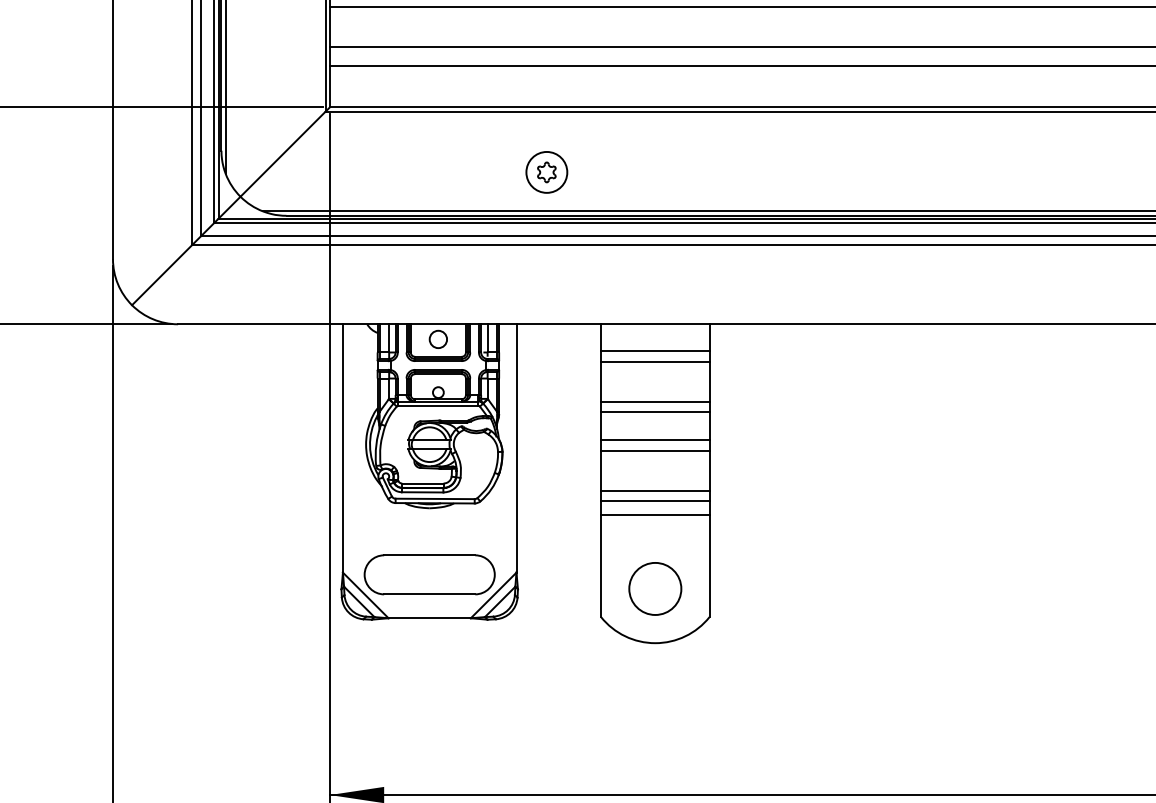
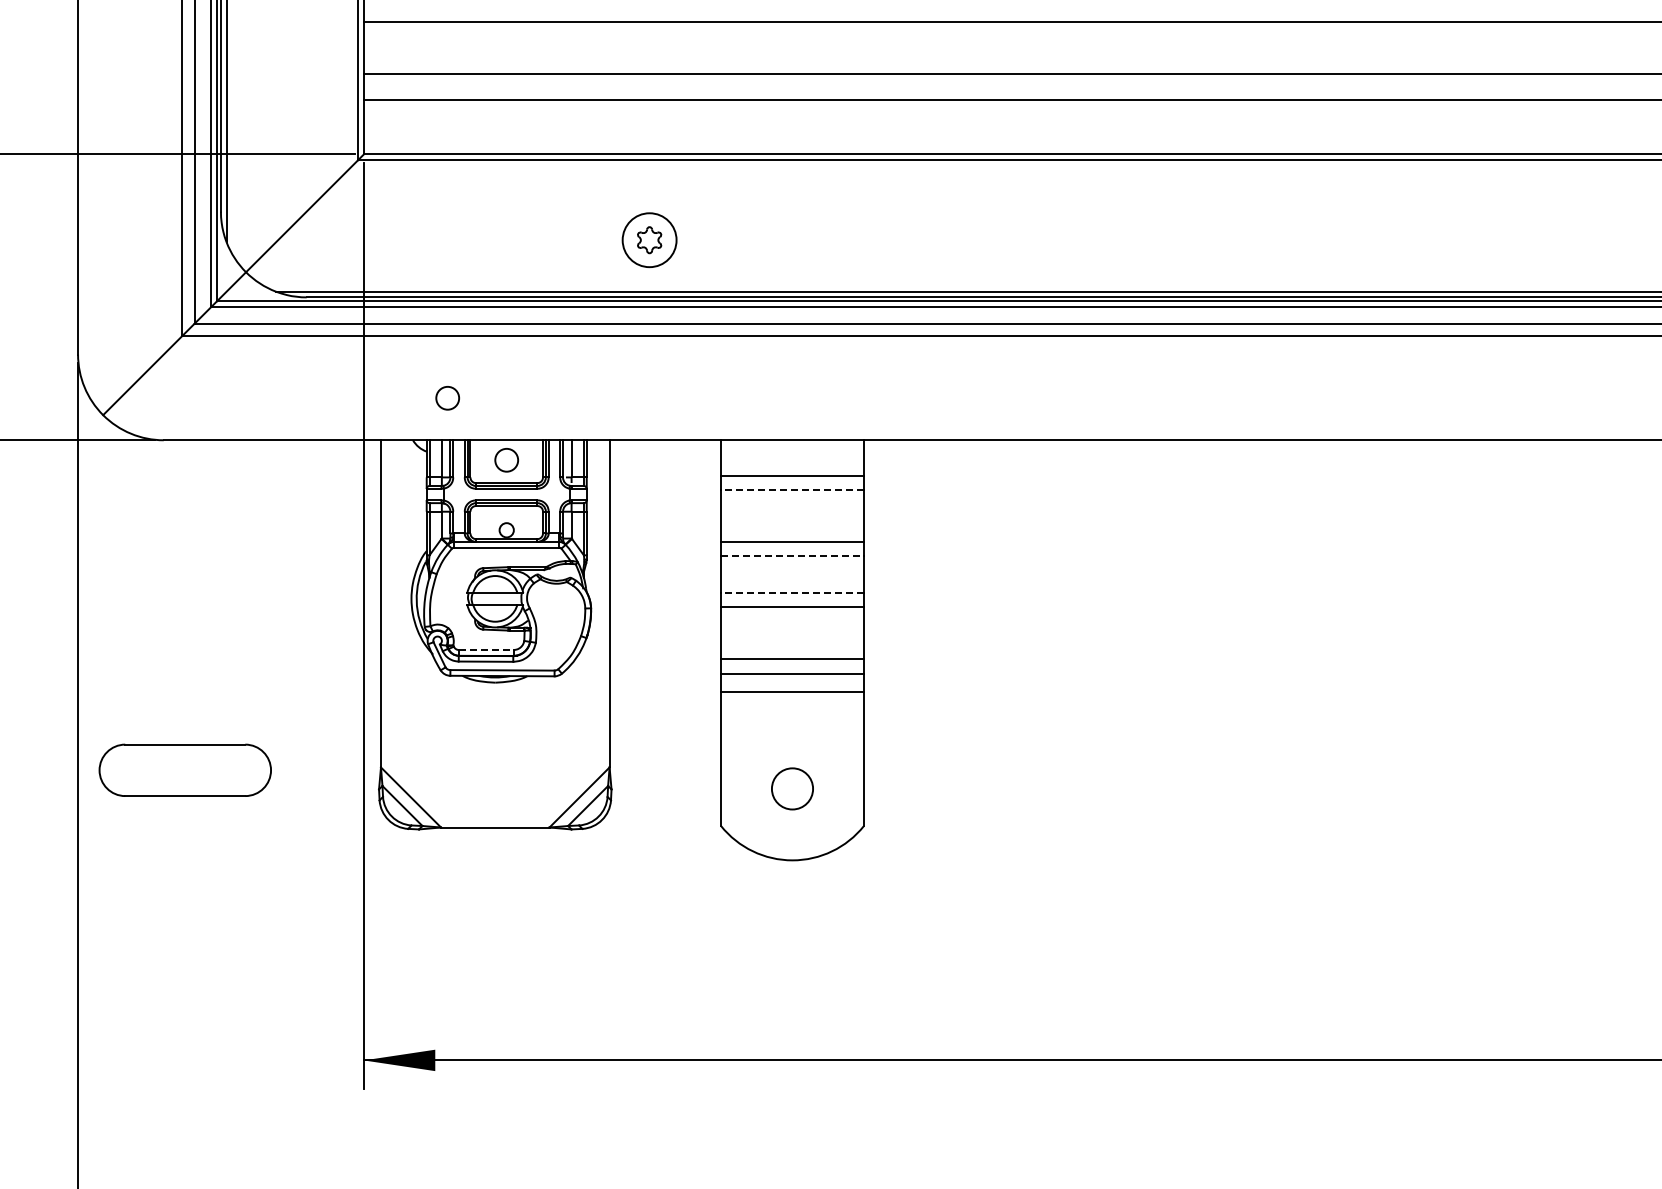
circle: (393, 292) -> (447, 398), added
line: (655, 361) -> (792, 489), solid -> dashed
line: (656, 412) -> (793, 556), solid -> dashed
line: (655, 439) -> (792, 592), solid -> dashed
line: (423, 483) -> (486, 650), solid -> dashed
part: (429, 574) -> (184, 769), moved
circle: (655, 588) -> (792, 788), size x0.6

